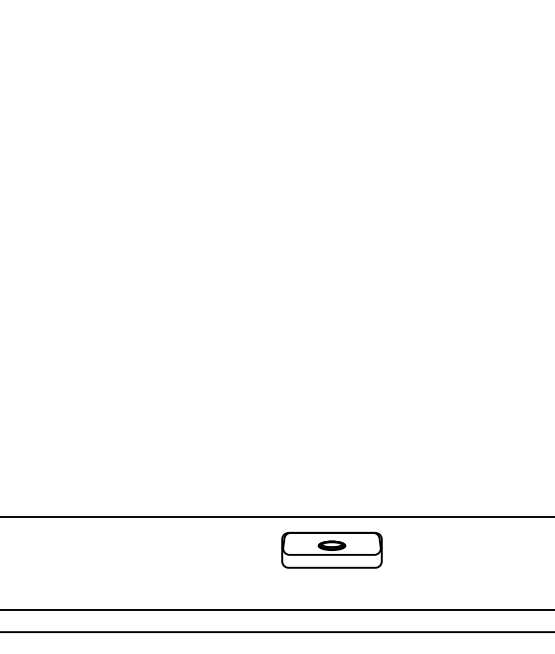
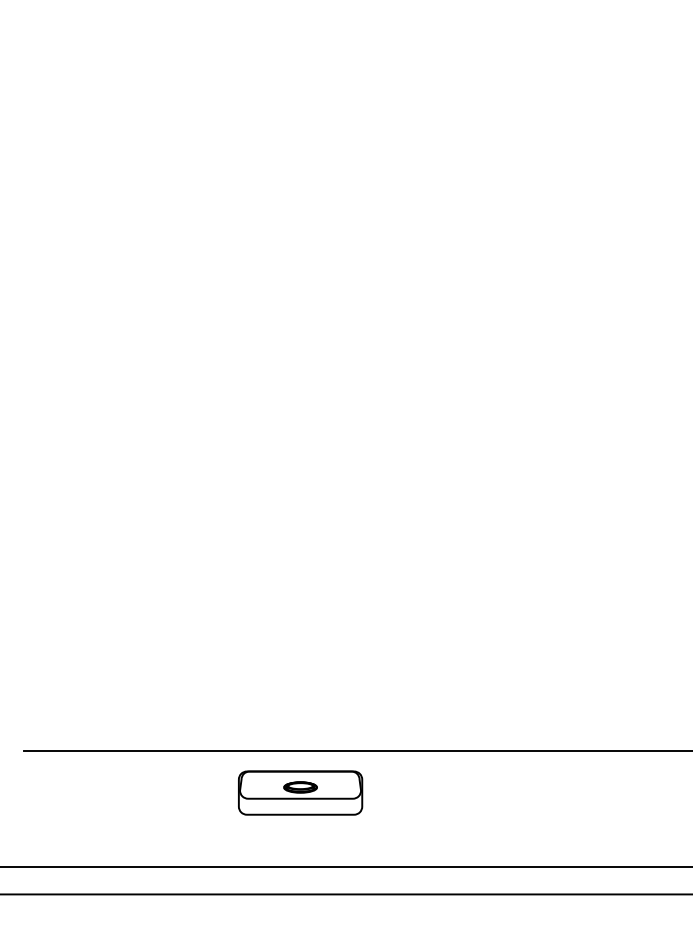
part: (331, 549) -> (300, 792), moved

